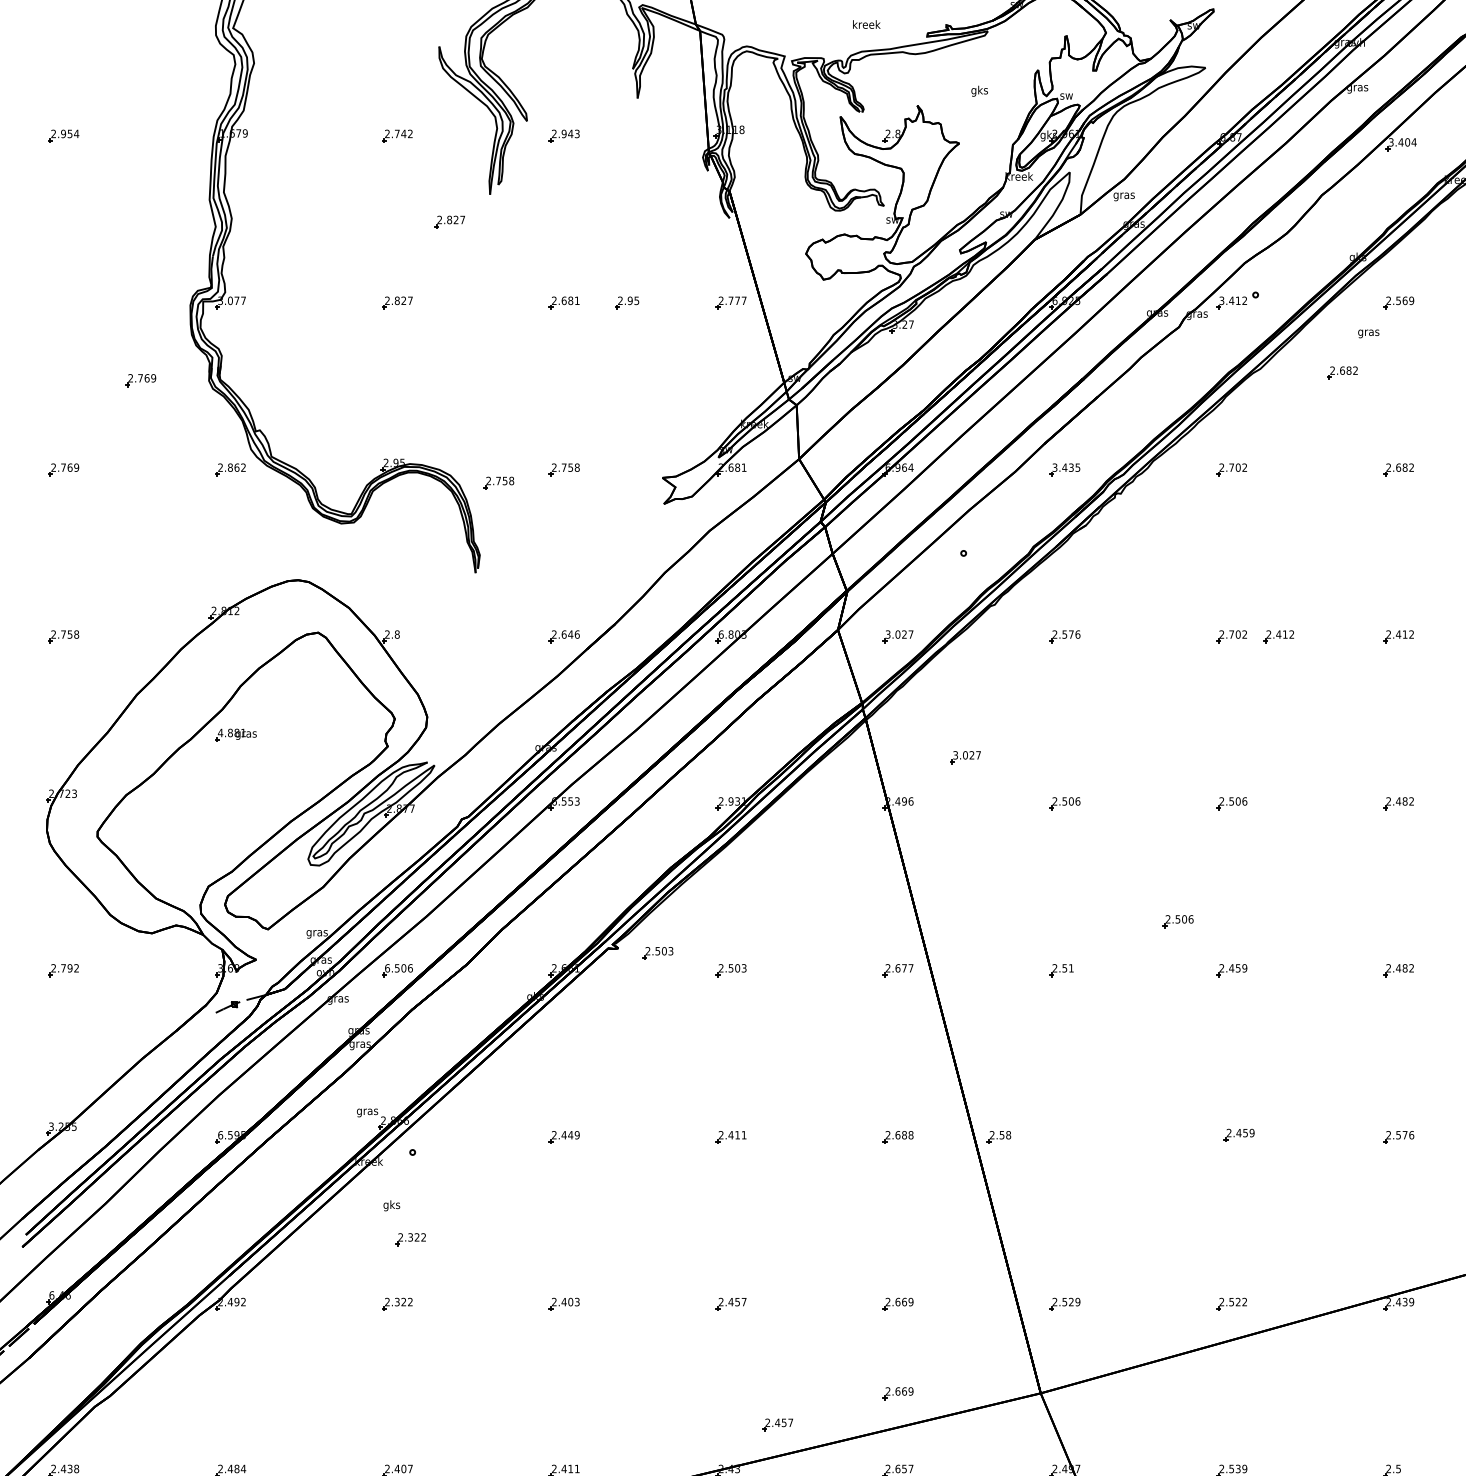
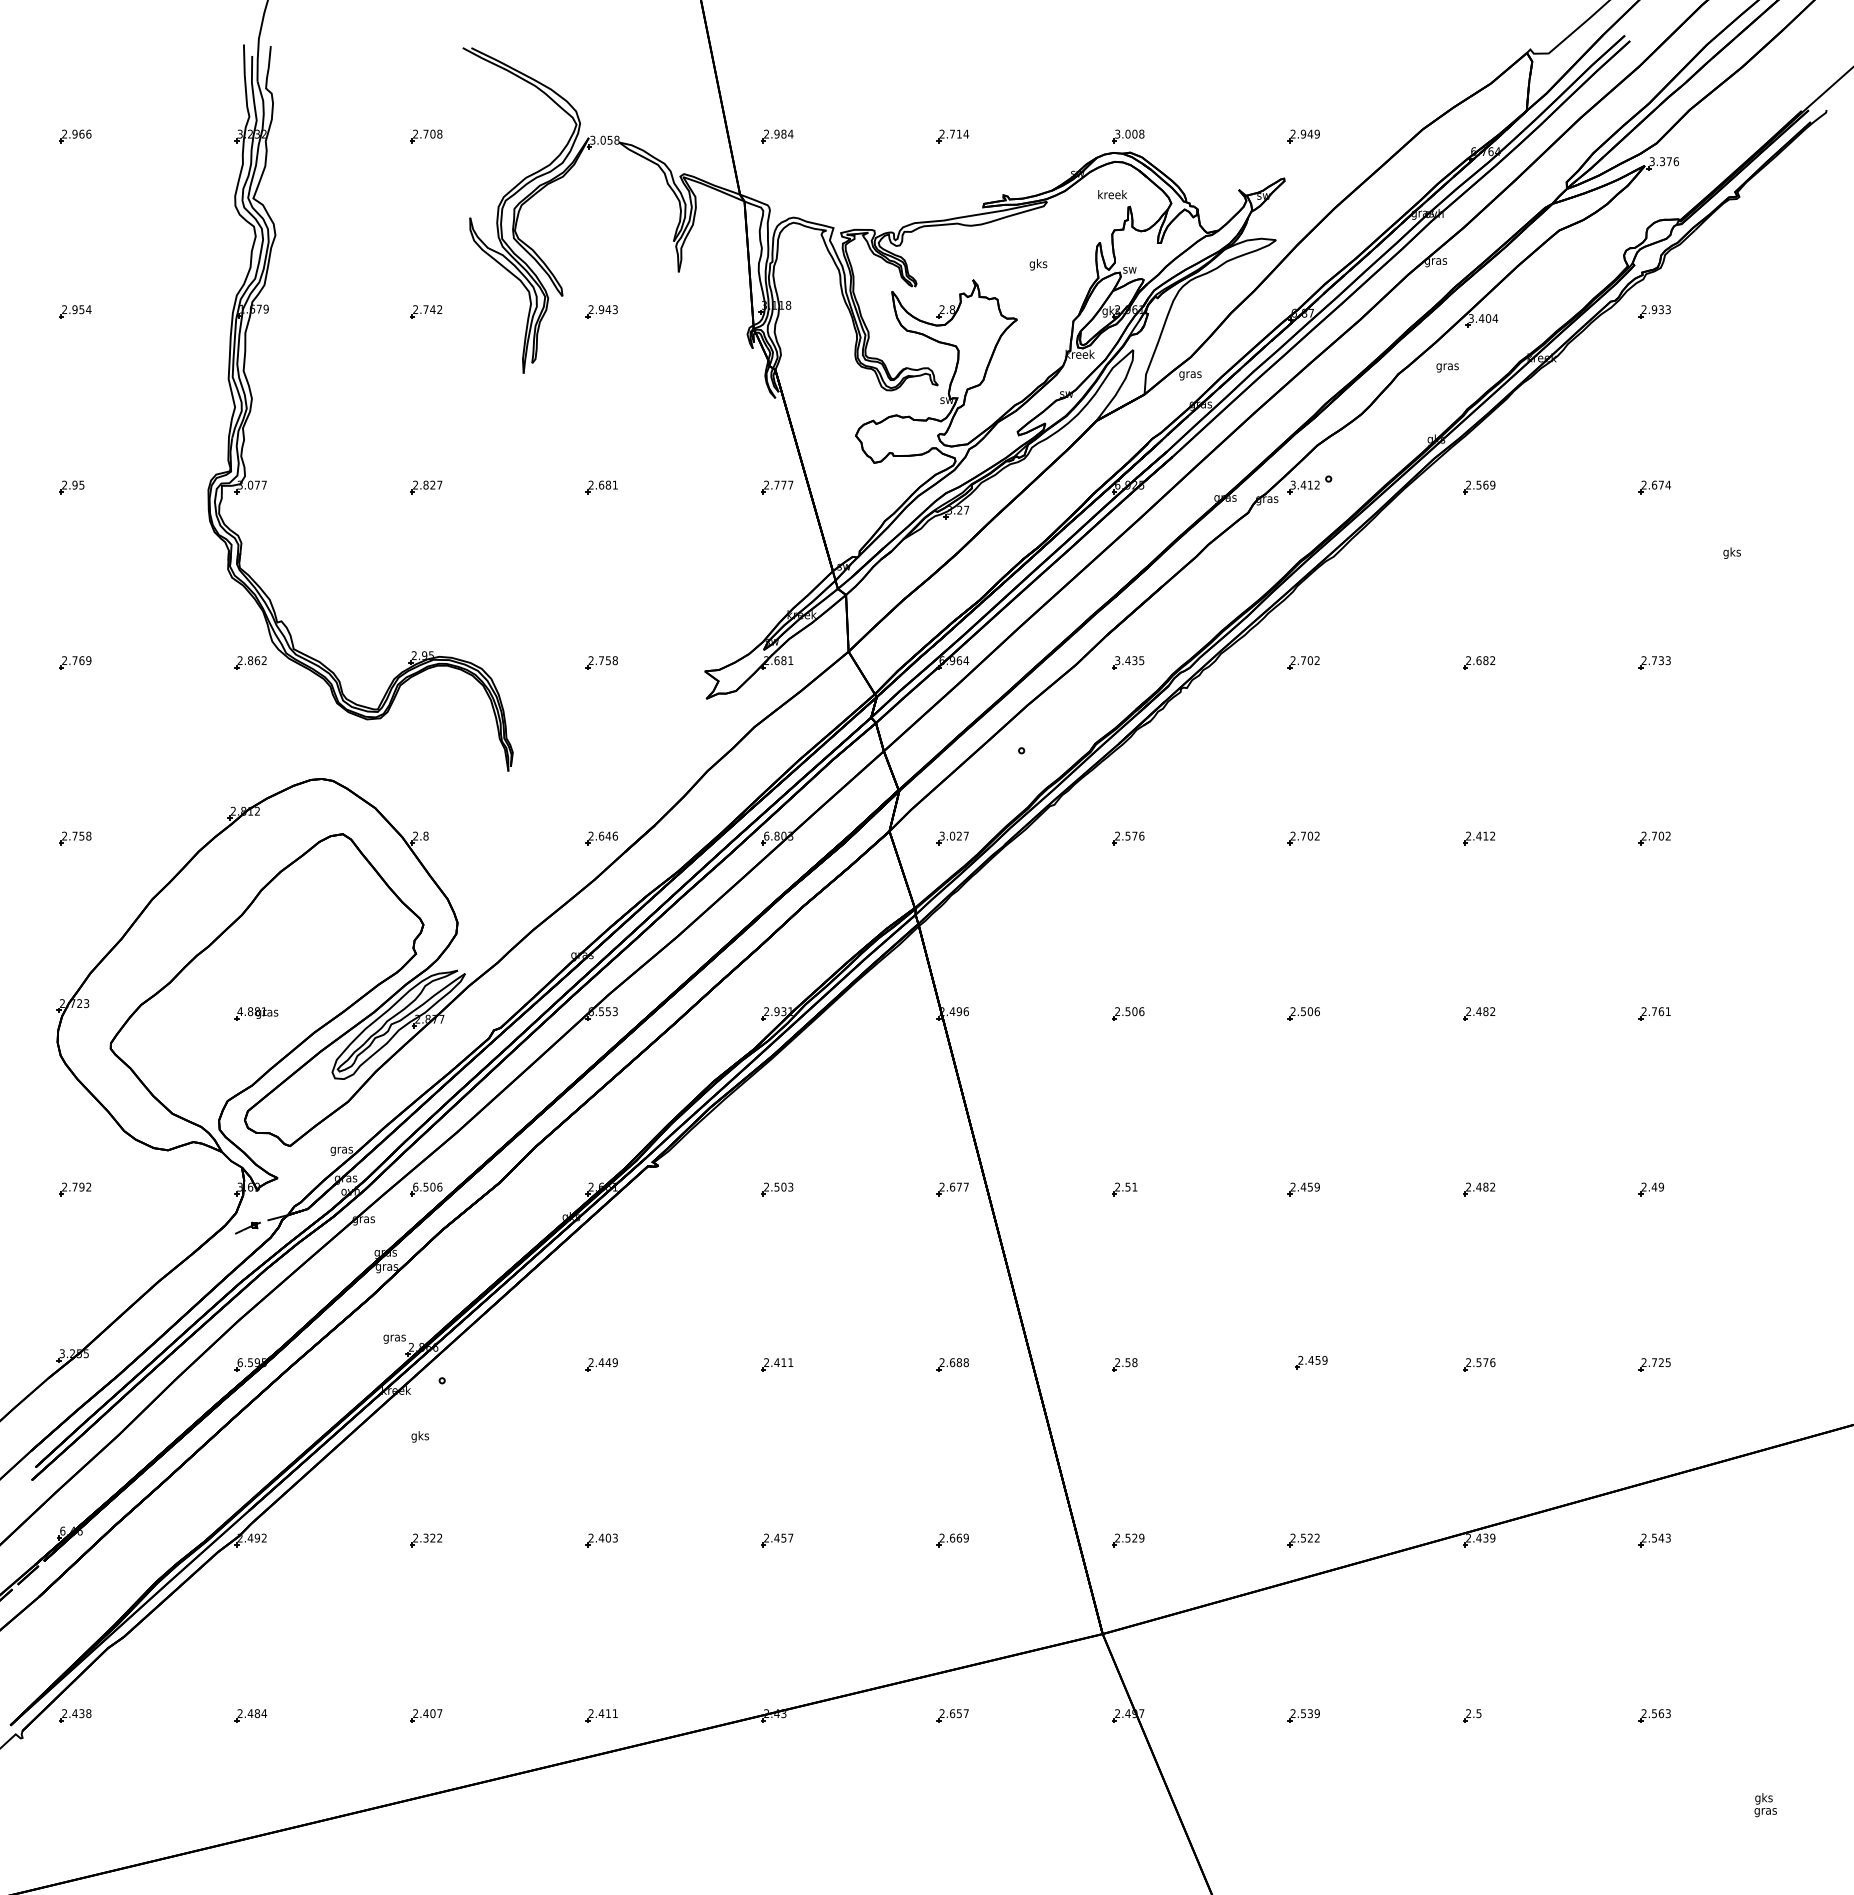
text: (866, 24) -> (1112, 194), moved
part: (450, 222) -> (481, 402), removed
part: (626, 303) -> (71, 487), moved
text: (1368, 333) -> (1447, 367), moved
part: (1342, 372) -> (1420, 560), removed
part: (141, 380) -> (156, 568), removed
part: (498, 482) -> (532, 676), removed
part: (1278, 636) -> (1352, 838), removed
part: (236, 734) -> (256, 1013), moved
part: (965, 757) -> (1023, 965), removed
part: (1178, 921) -> (1247, 1137), removed
part: (658, 953) -> (700, 1171), removed
part: (998, 1136) -> (1124, 1364), moved
part: (411, 1239) -> (440, 1472), removed
part: (897, 1393) -> (952, 1634), removed
part: (778, 1425) -> (826, 1667), removed

